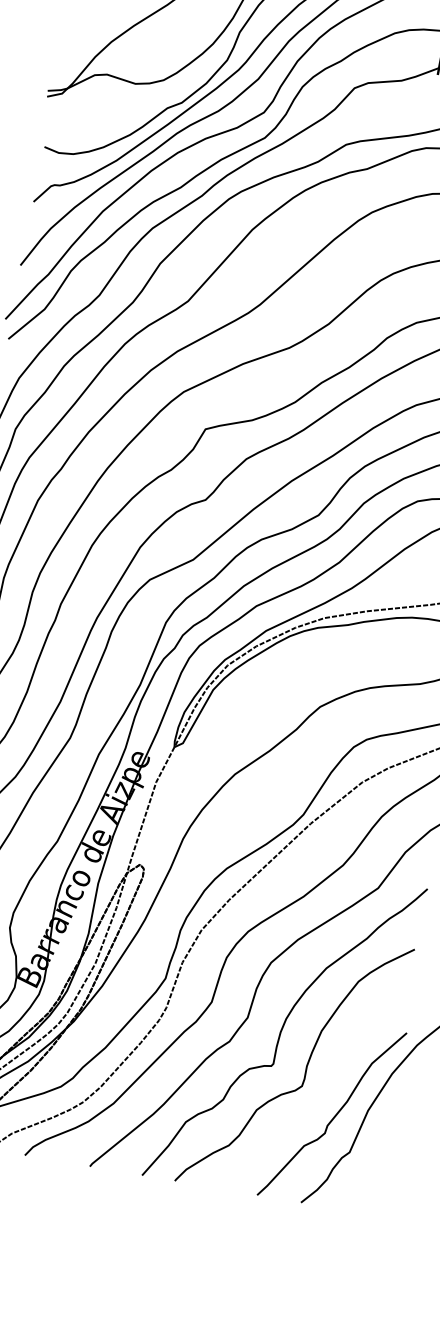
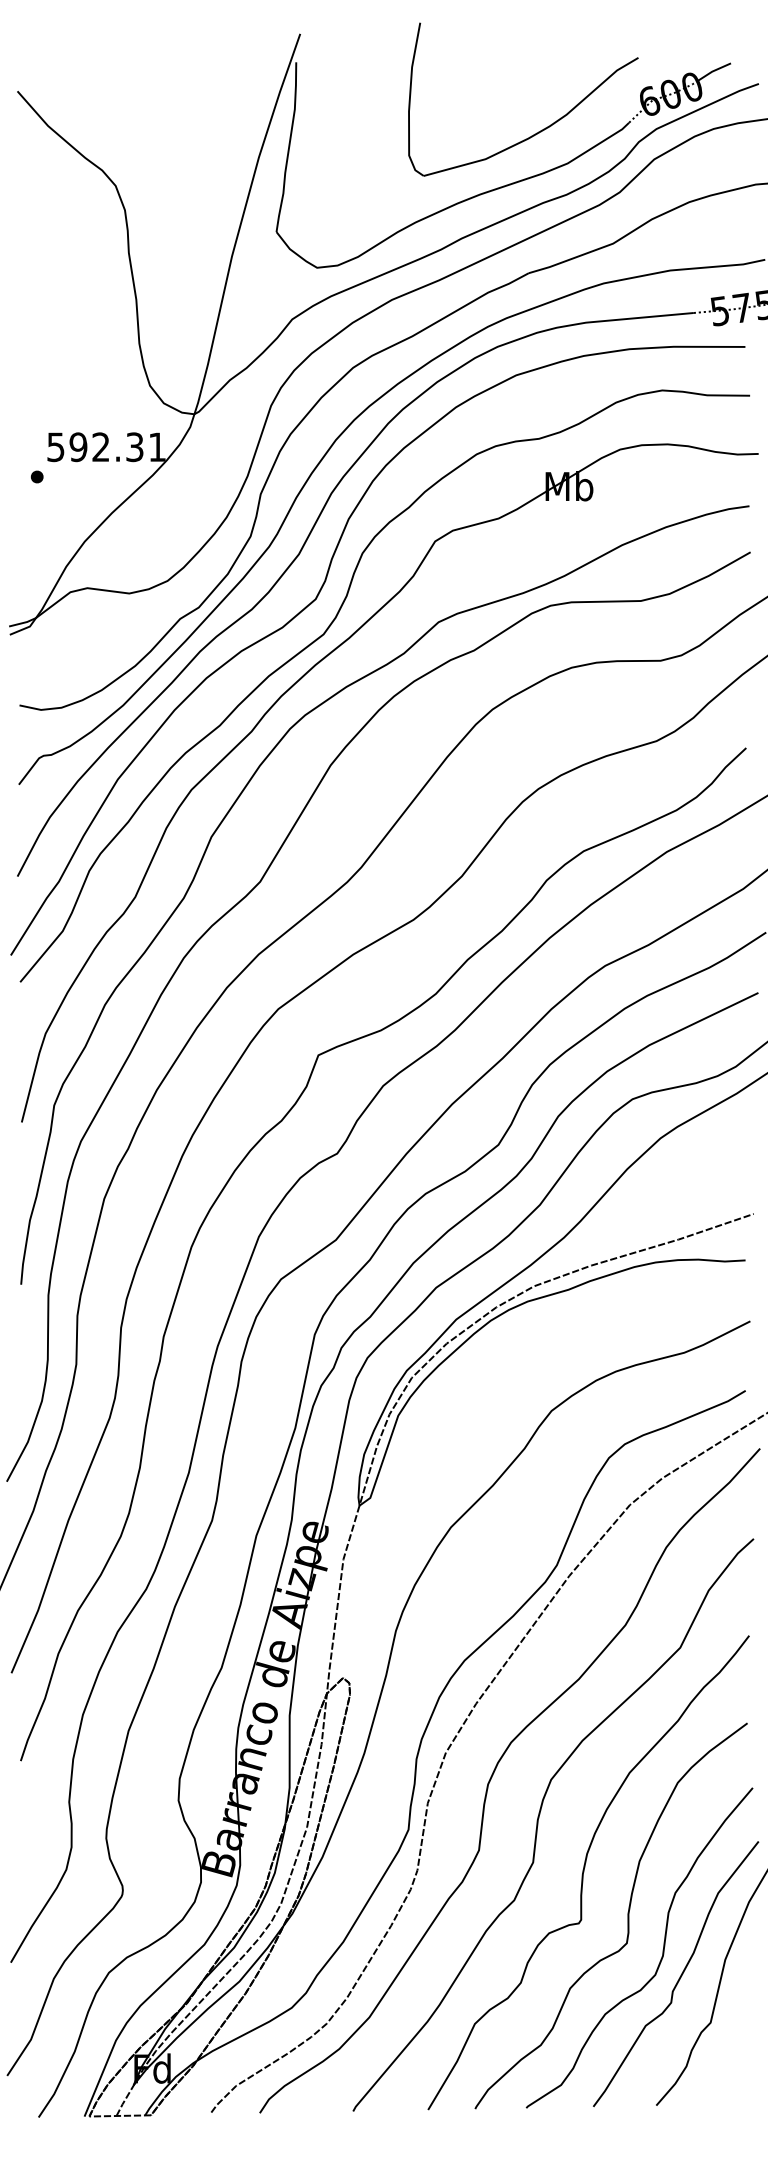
curve: (325, 1095) -> (662, 1949), added

